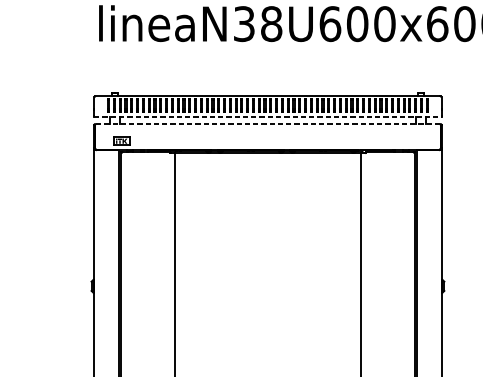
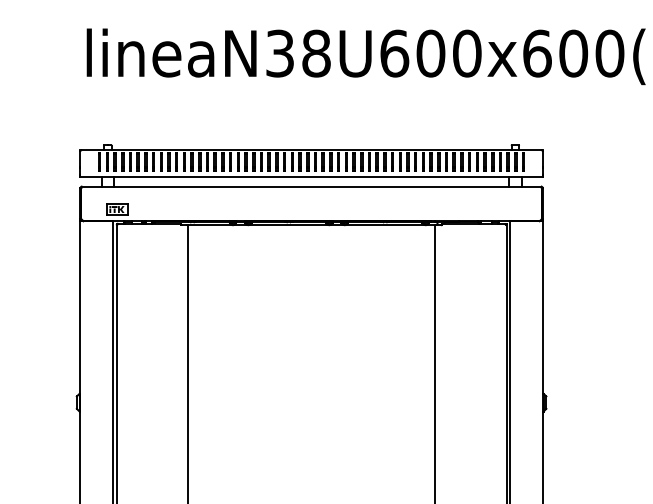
line: (268, 117) -> (312, 177), dashed -> solid
line: (267, 123) -> (311, 186), dashed -> solid

